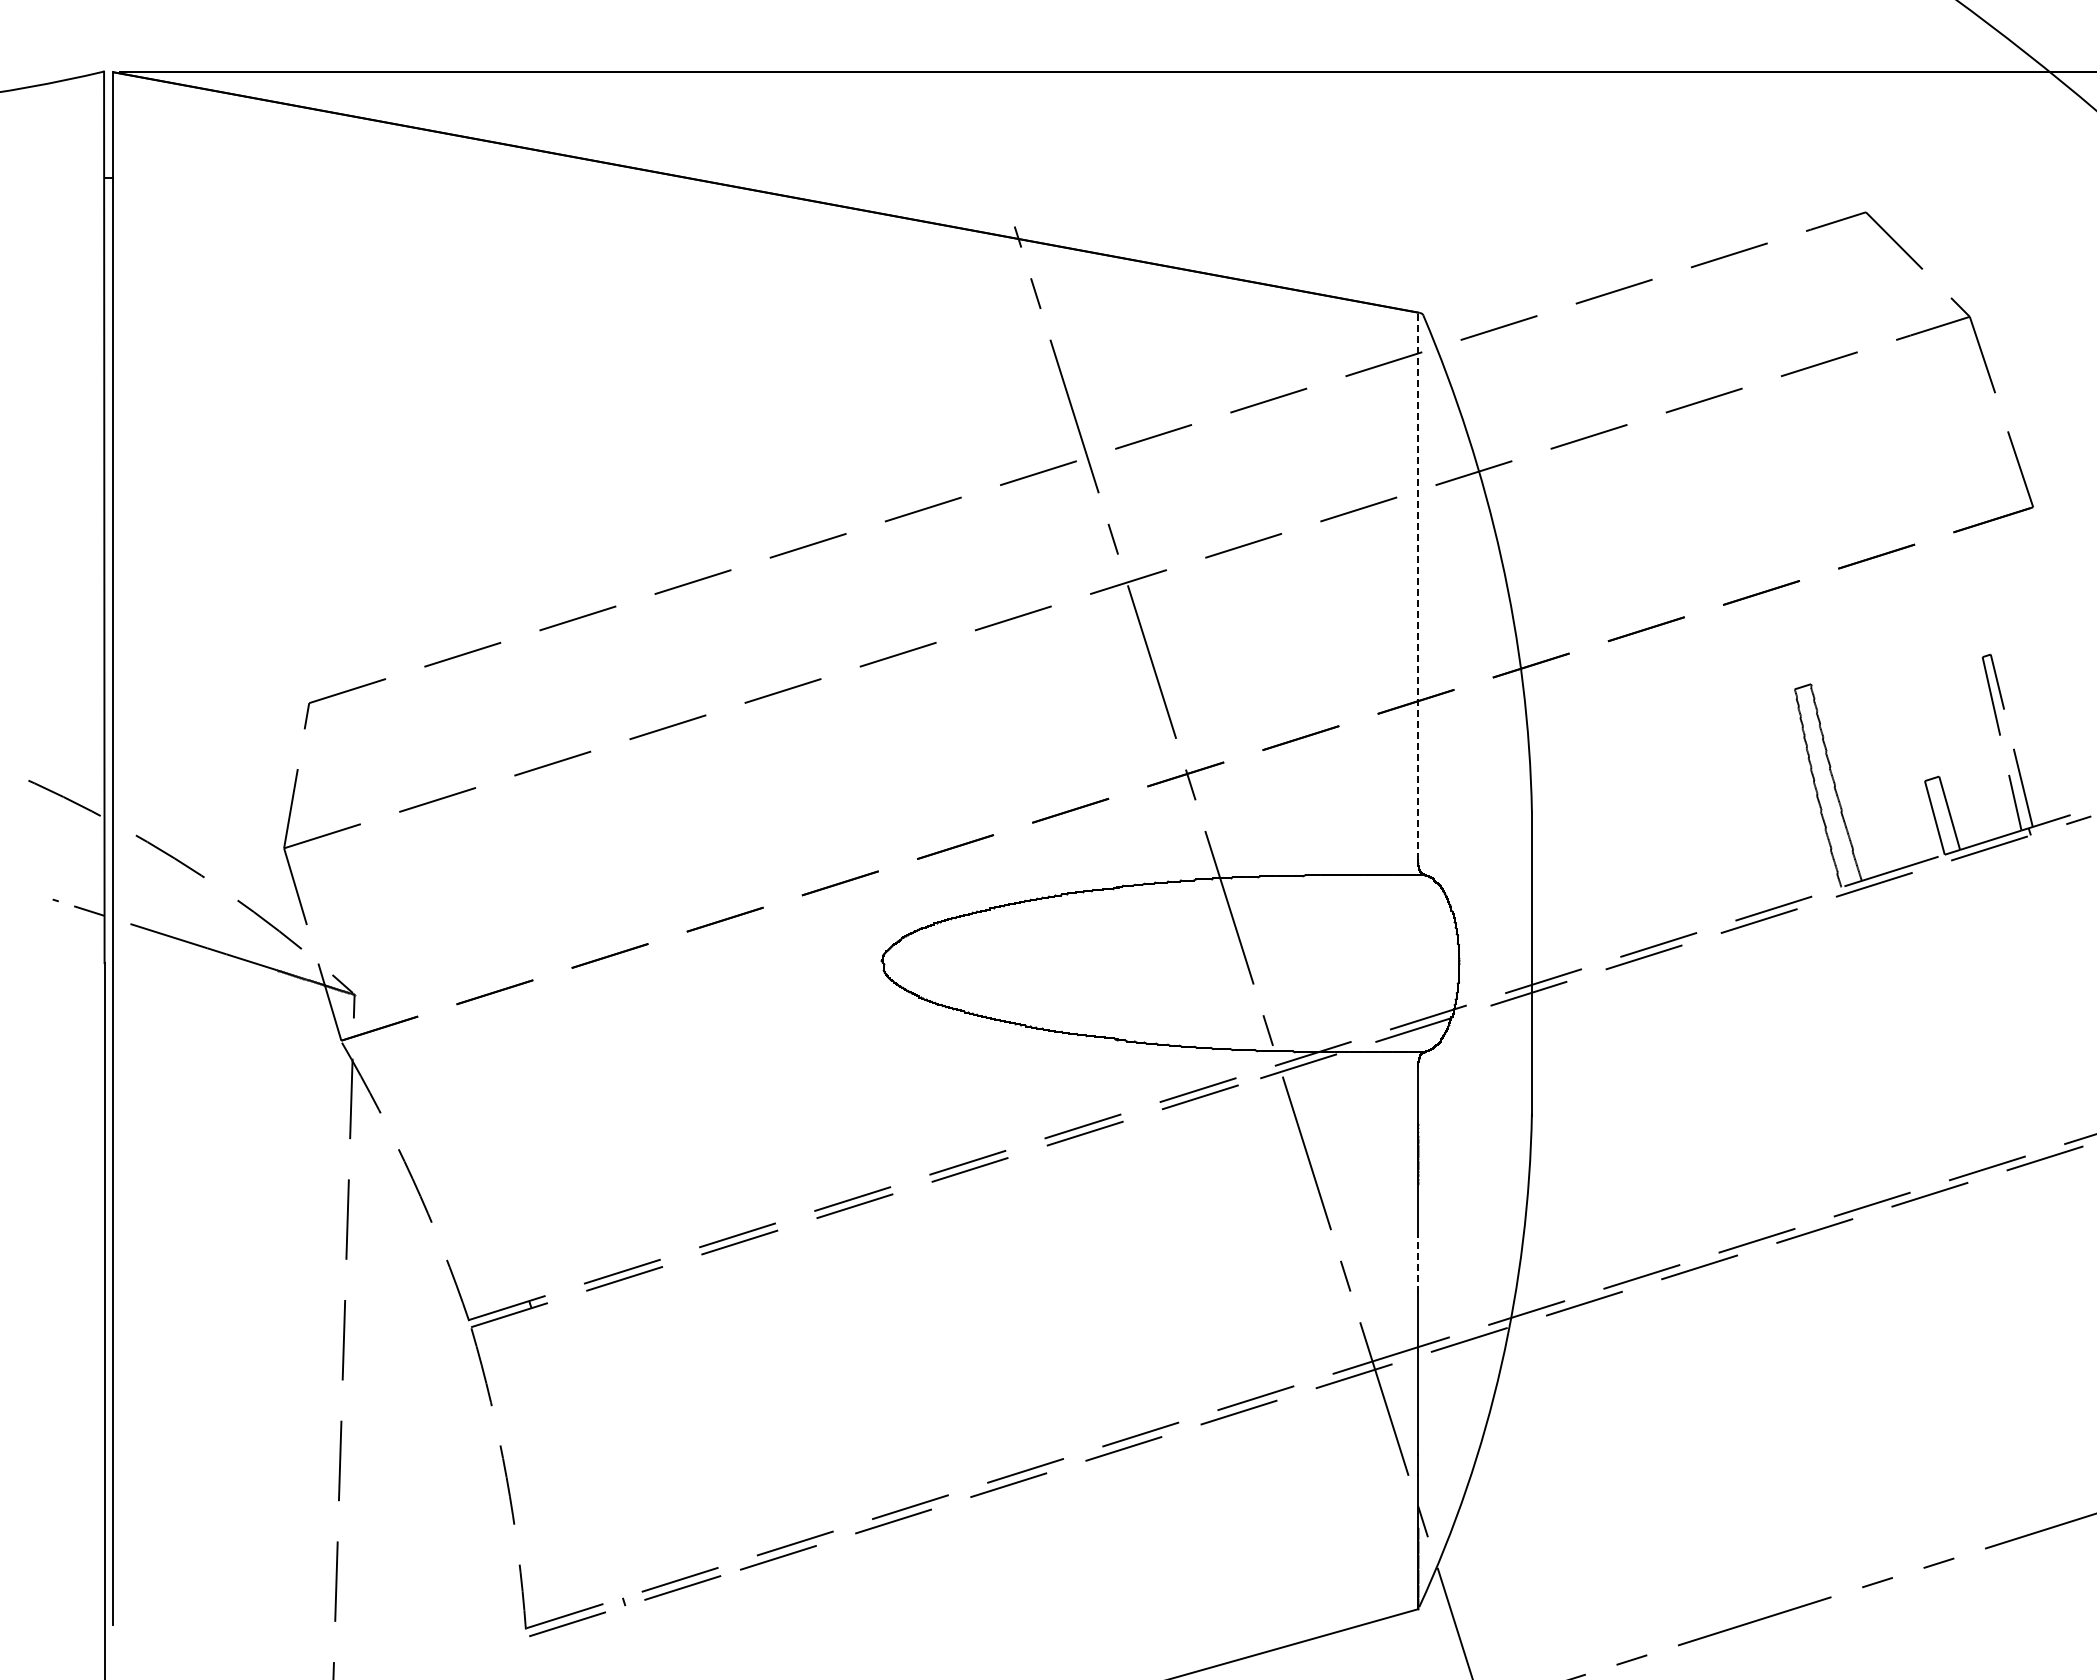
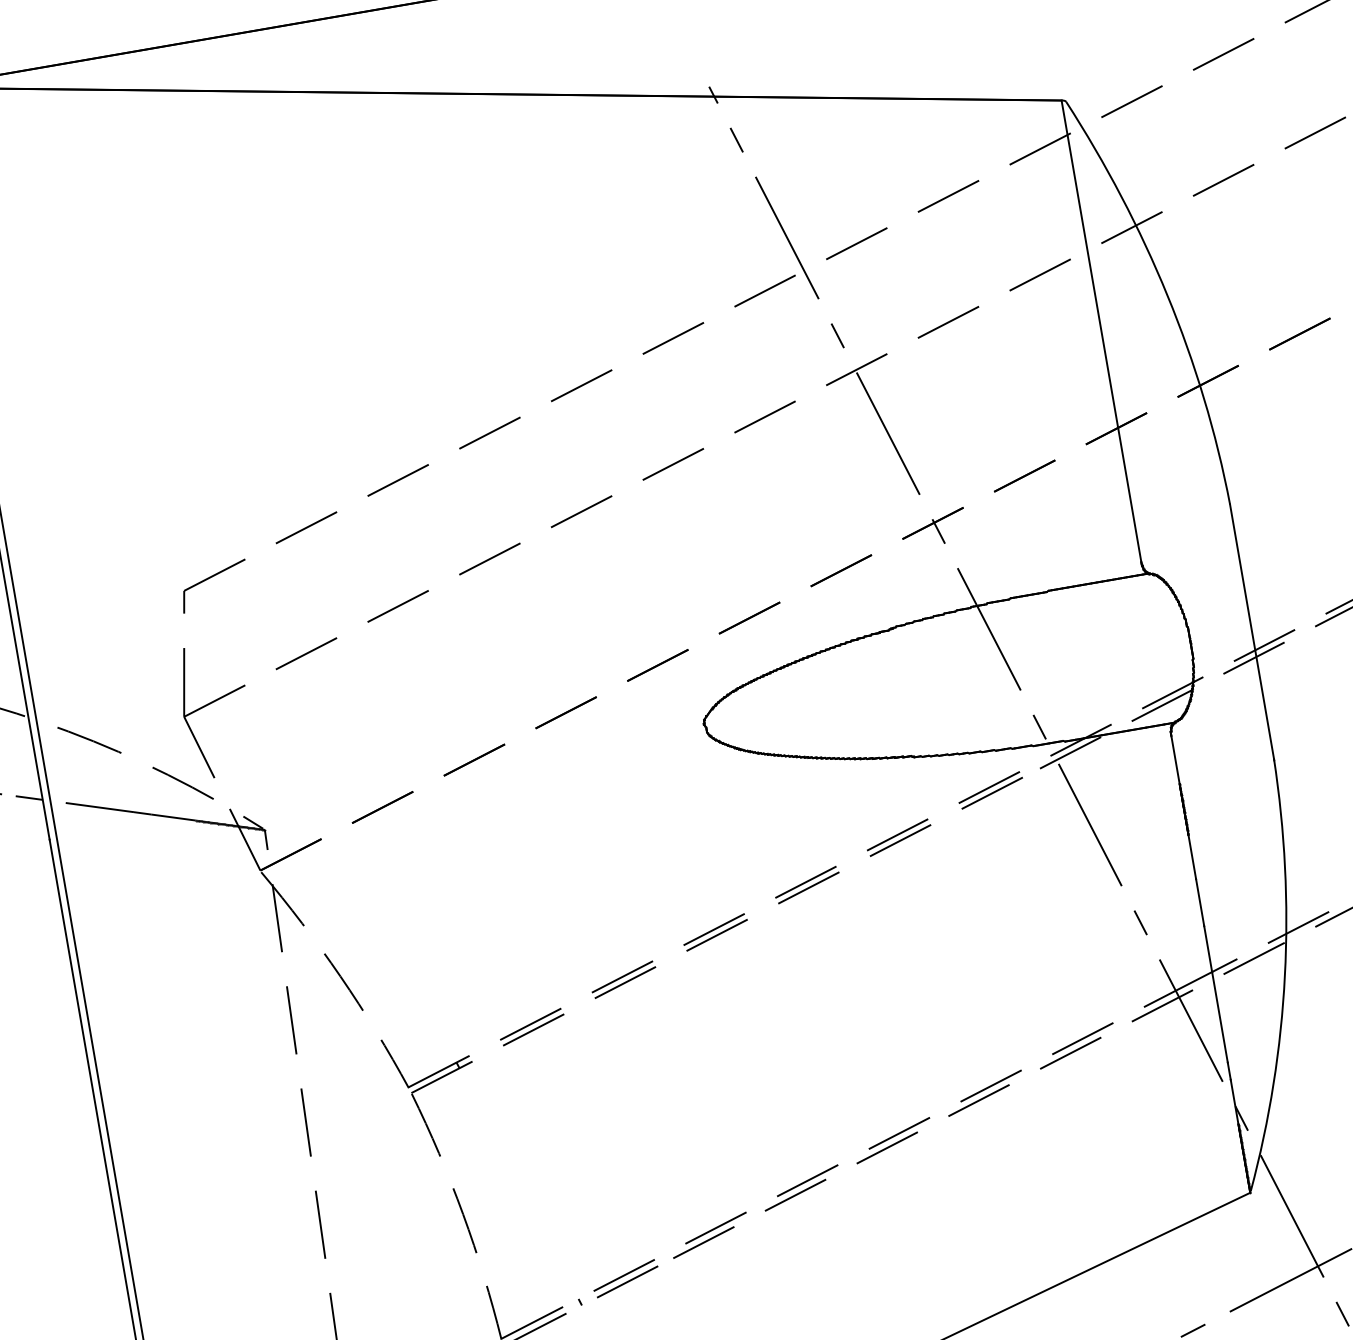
line: (1418, 586) -> (1101, 331), dashed -> solid
line: (1418, 1264) -> (1200, 902), dashed -> solid

